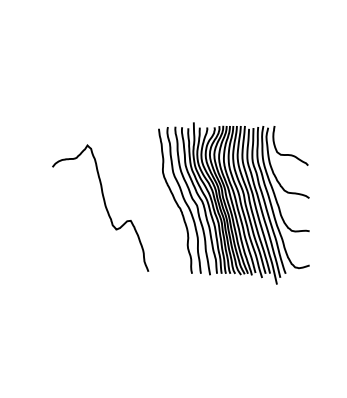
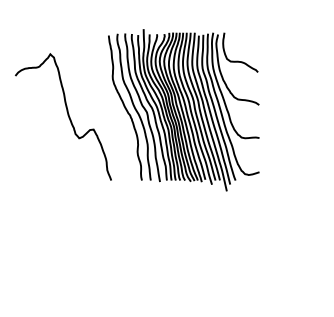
part: (233, 203) -> (183, 110), moved

